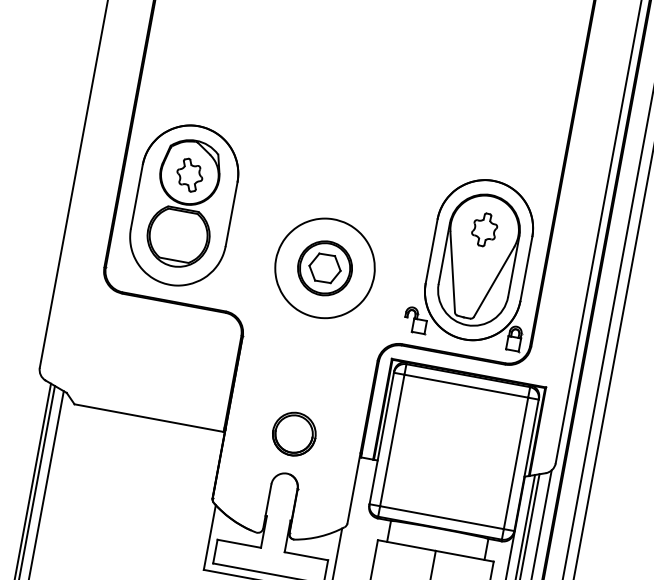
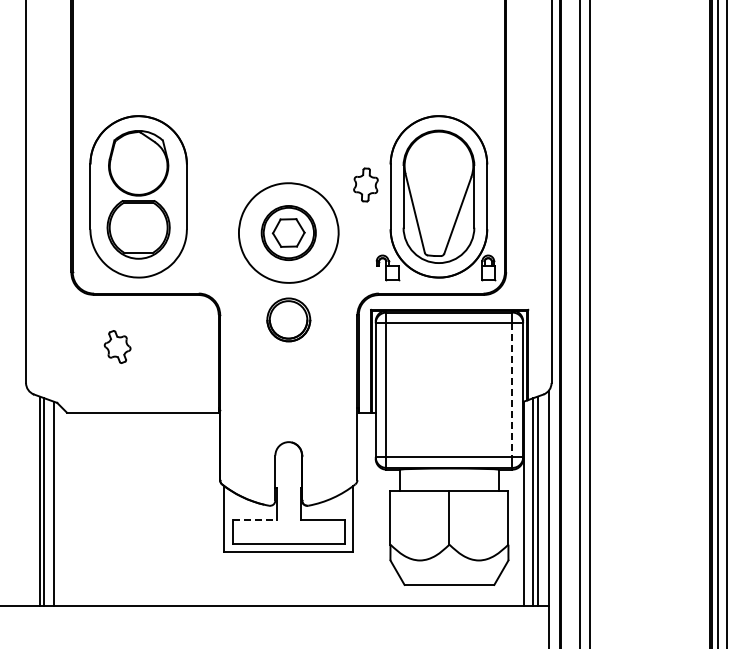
part: (189, 174) -> (117, 346), moved
part: (484, 229) -> (365, 184), moved
part: (294, 433) -> (288, 319), moved
line: (516, 463) -> (512, 390), solid -> dashed
line: (240, 543) -> (255, 519), solid -> dashed

